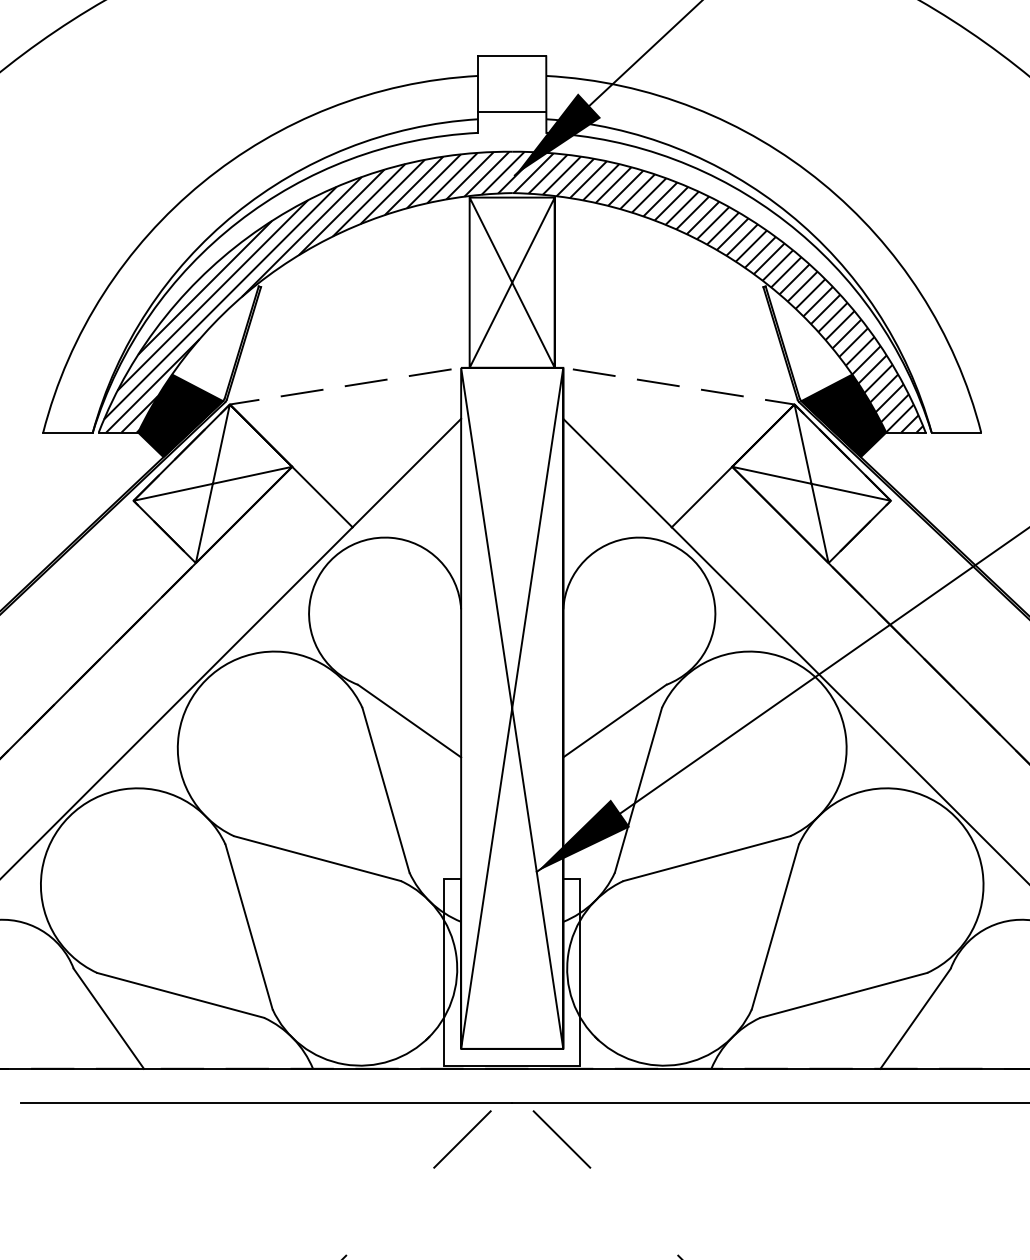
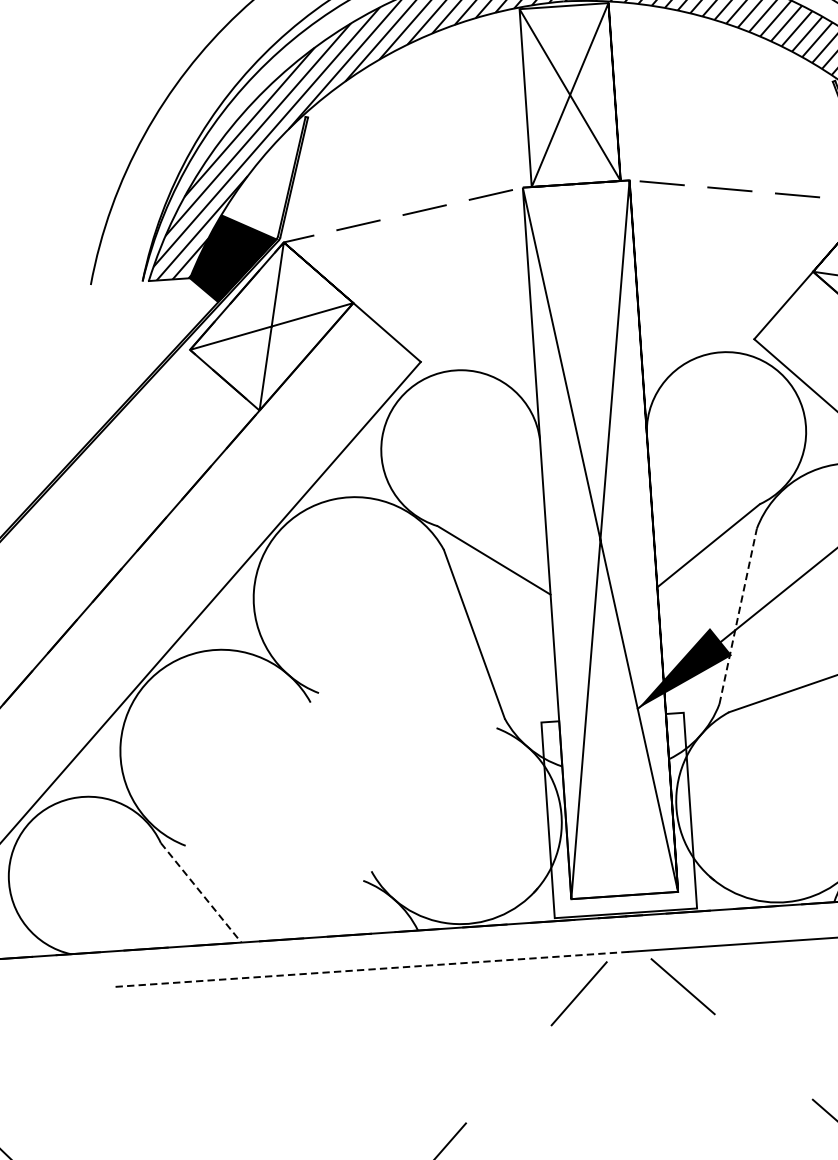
line: (67, 432) -> (116, 283), removed
line: (406, 472) -> (473, 300), removed
line: (617, 472) -> (693, 285), removed
line: (638, 790) -> (738, 616), solid -> dashed
line: (317, 858) -> (407, 710), removed
line: (248, 926) -> (340, 786), removed
line: (180, 994) -> (274, 862), removed
line: (109, 1019) -> (201, 893), solid -> dashed
line: (266, 1102) -> (371, 969), solid -> dashed

